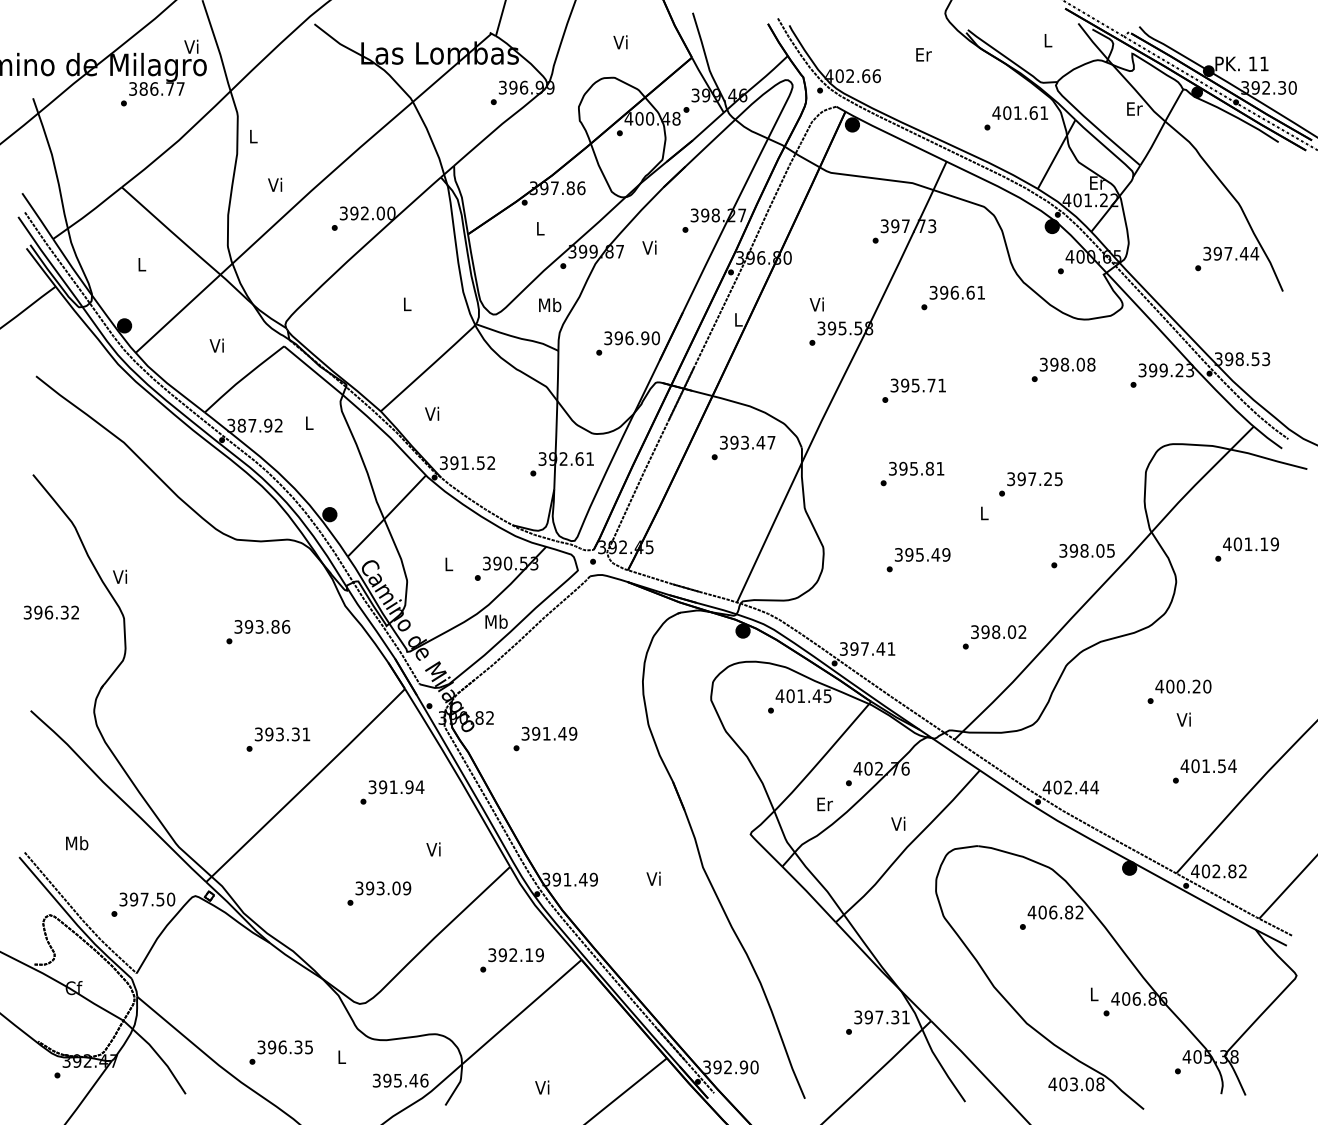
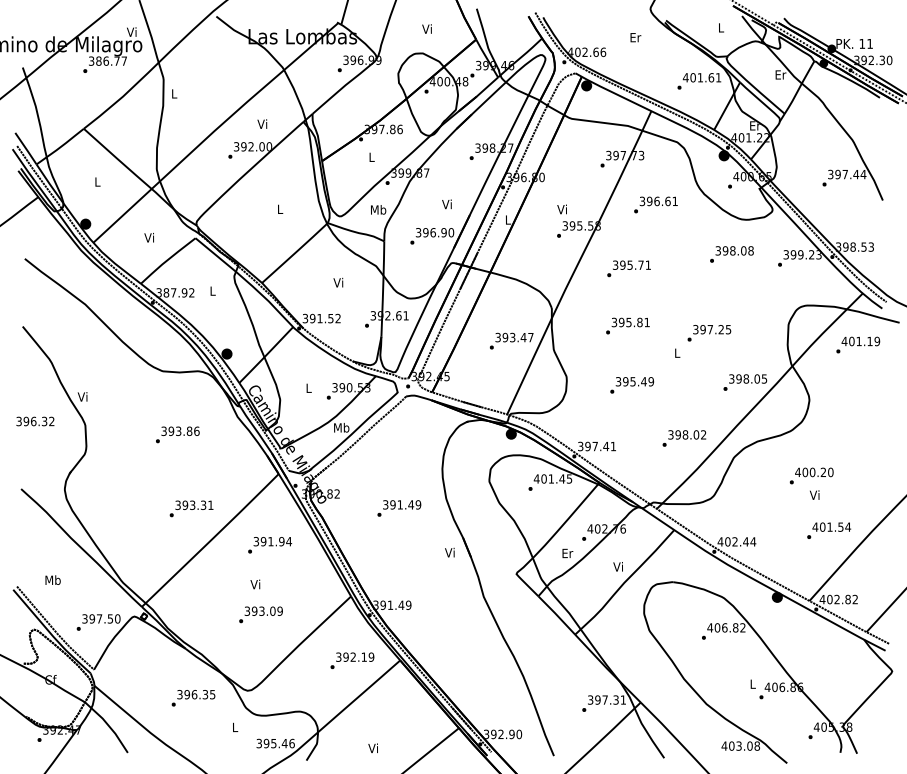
text: (275, 183) -> (262, 123), moved
text: (648, 247) -> (446, 204), moved
text: (432, 413) -> (338, 282), moved
text: (743, 446) -> (511, 340), moved
text: (1247, 548) -> (858, 344), moved
text: (545, 739) -> (399, 508), moved
text: (433, 849) -> (255, 584), moved
text: (653, 878) -> (449, 552), moved
text: (281, 1052) -> (193, 698), moved

